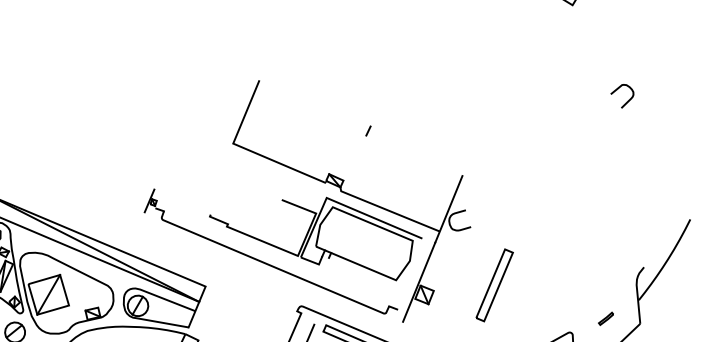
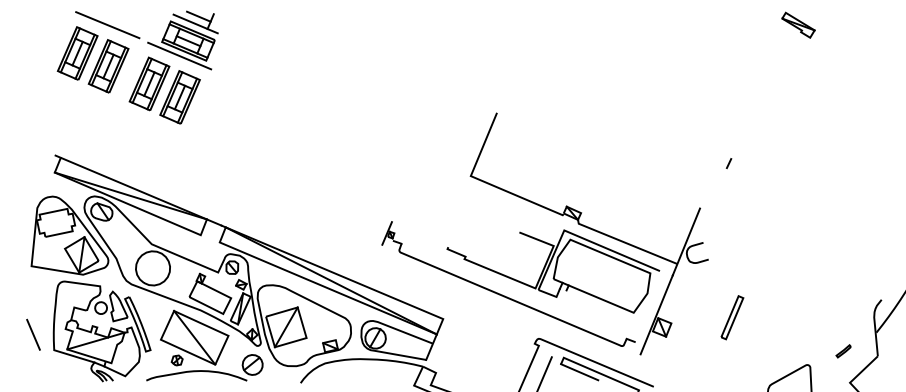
curve: (616, 91) -> (854, 123), removed
line: (367, 131) -> (728, 163), moved
part: (494, 285) -> (732, 317), size x0.6

